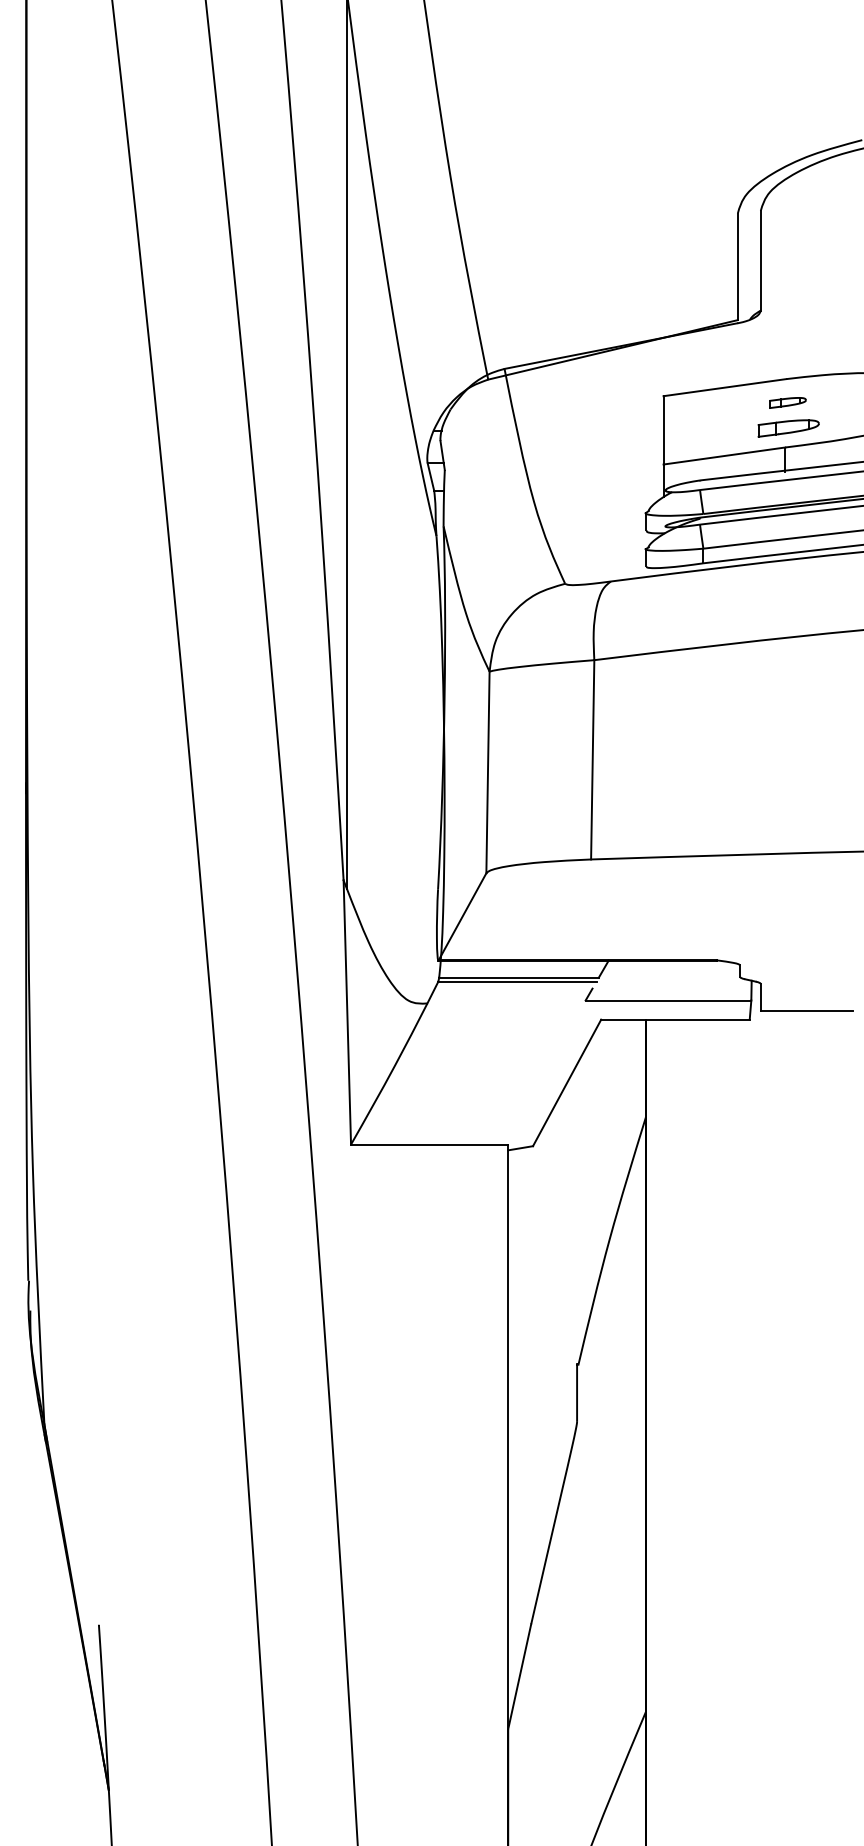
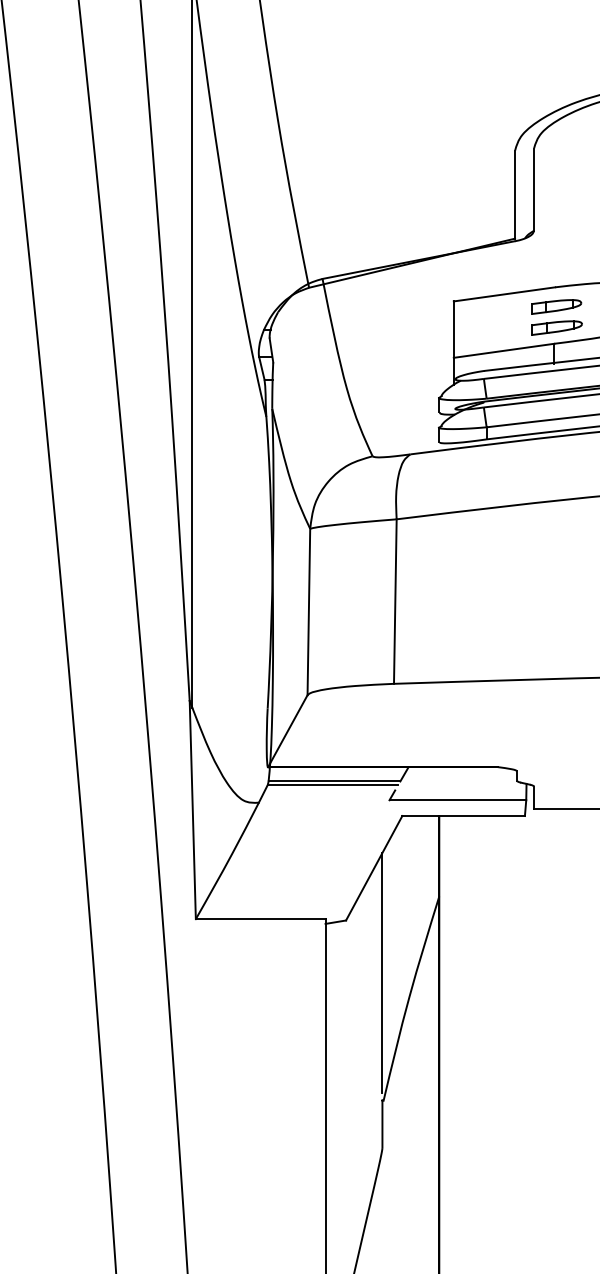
part: (787, 402) -> (556, 306), size x1.67
line: (577, 1209) -> (382, 972), added

